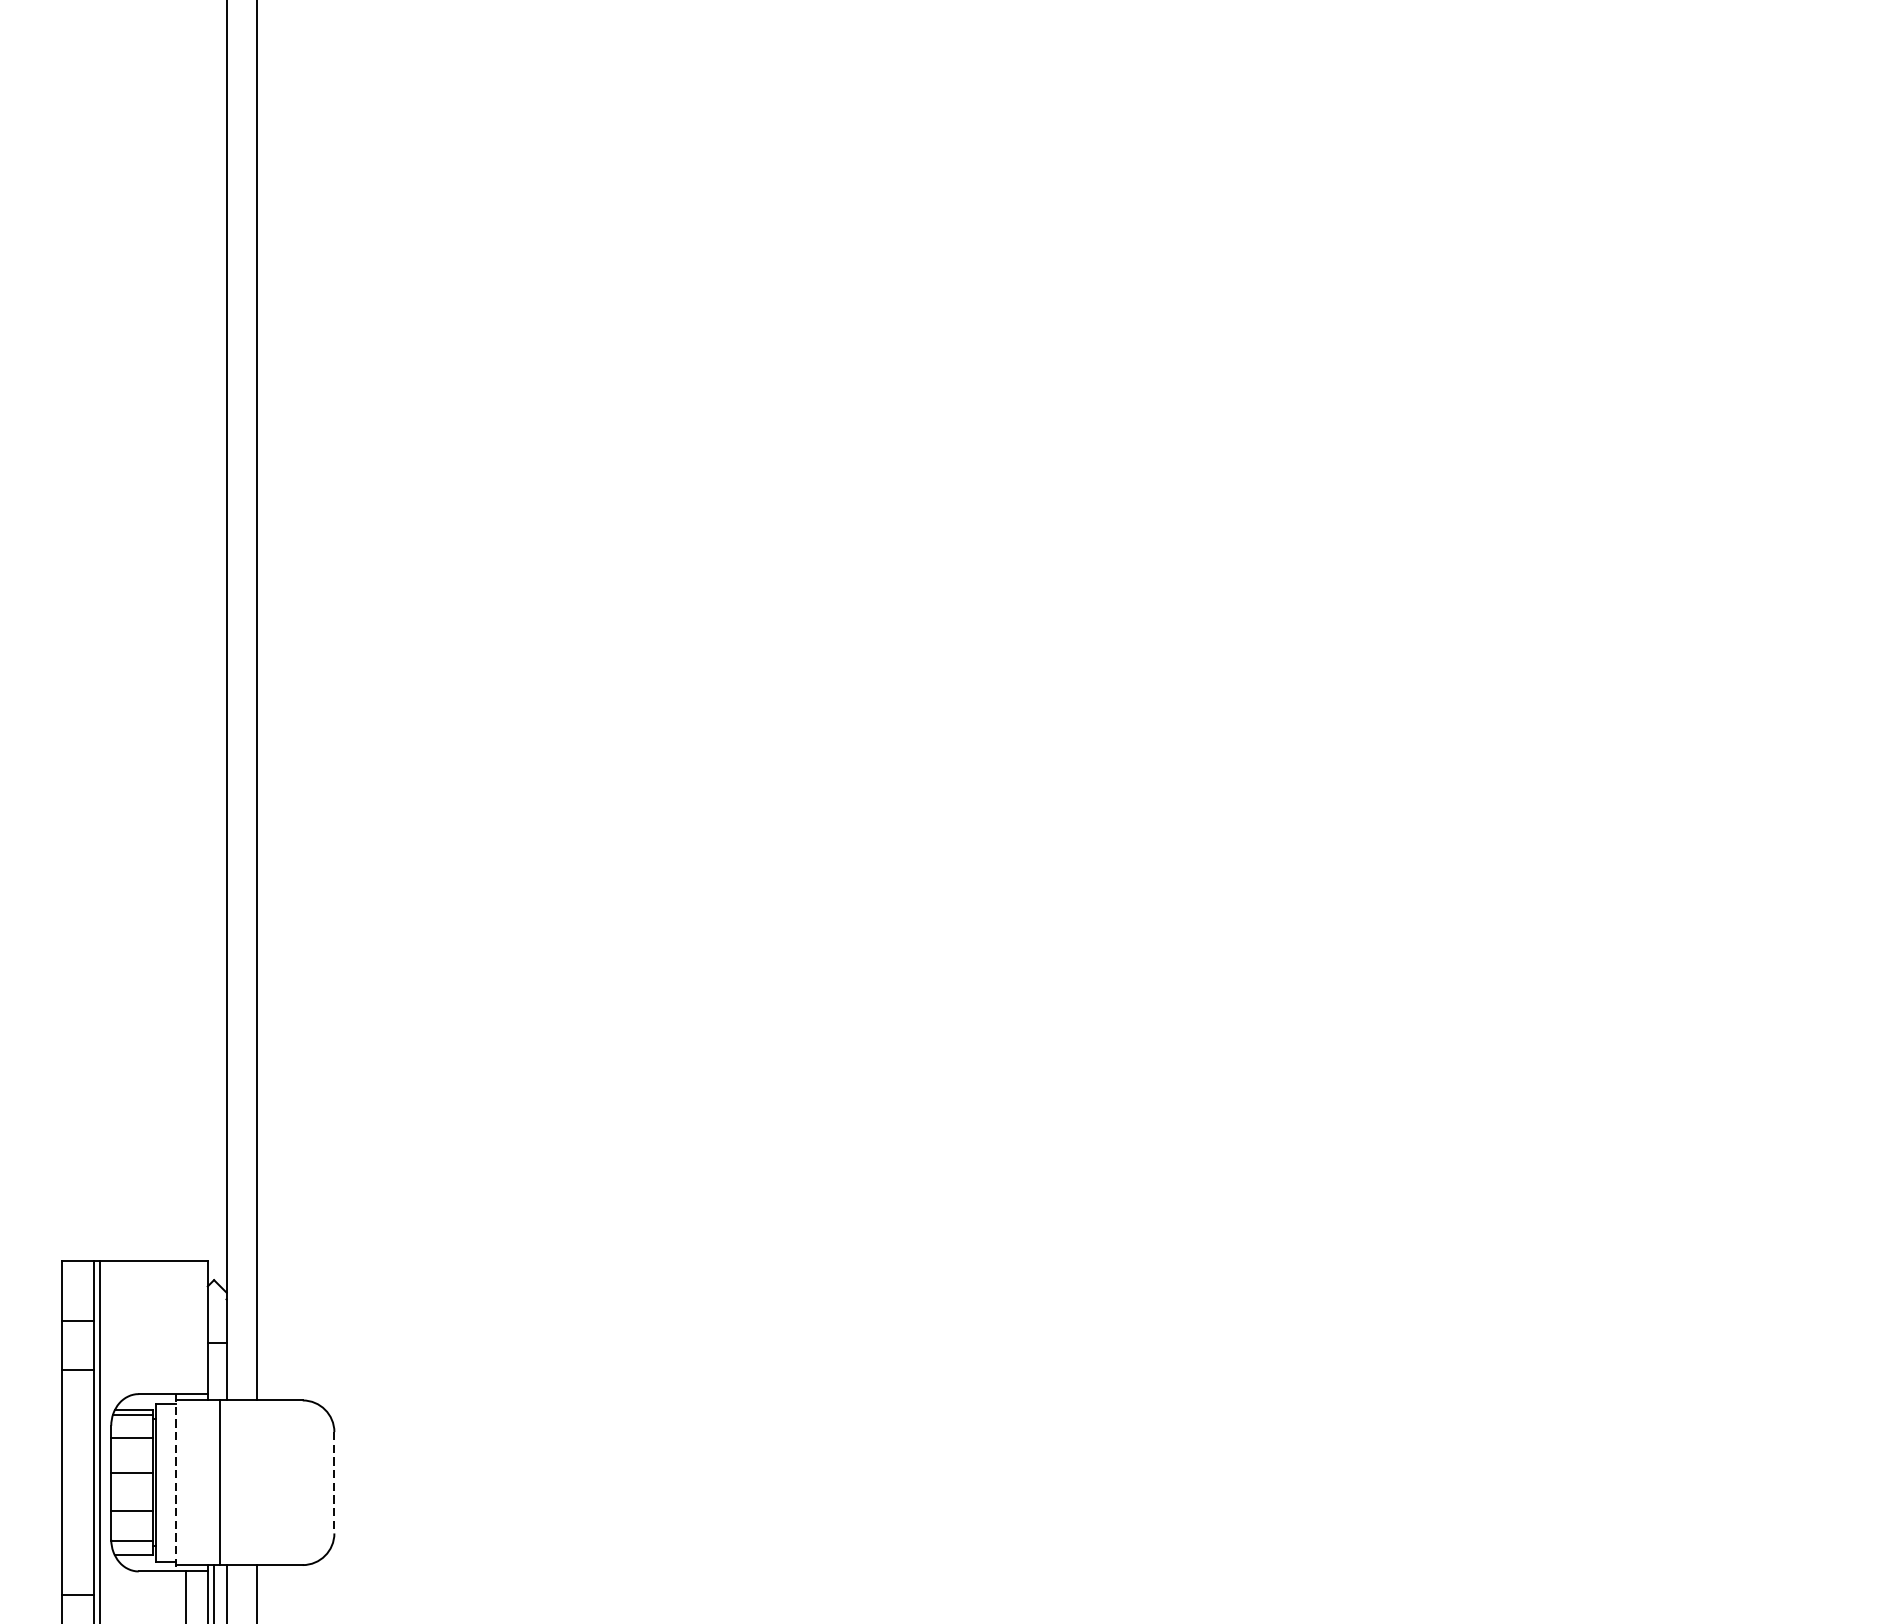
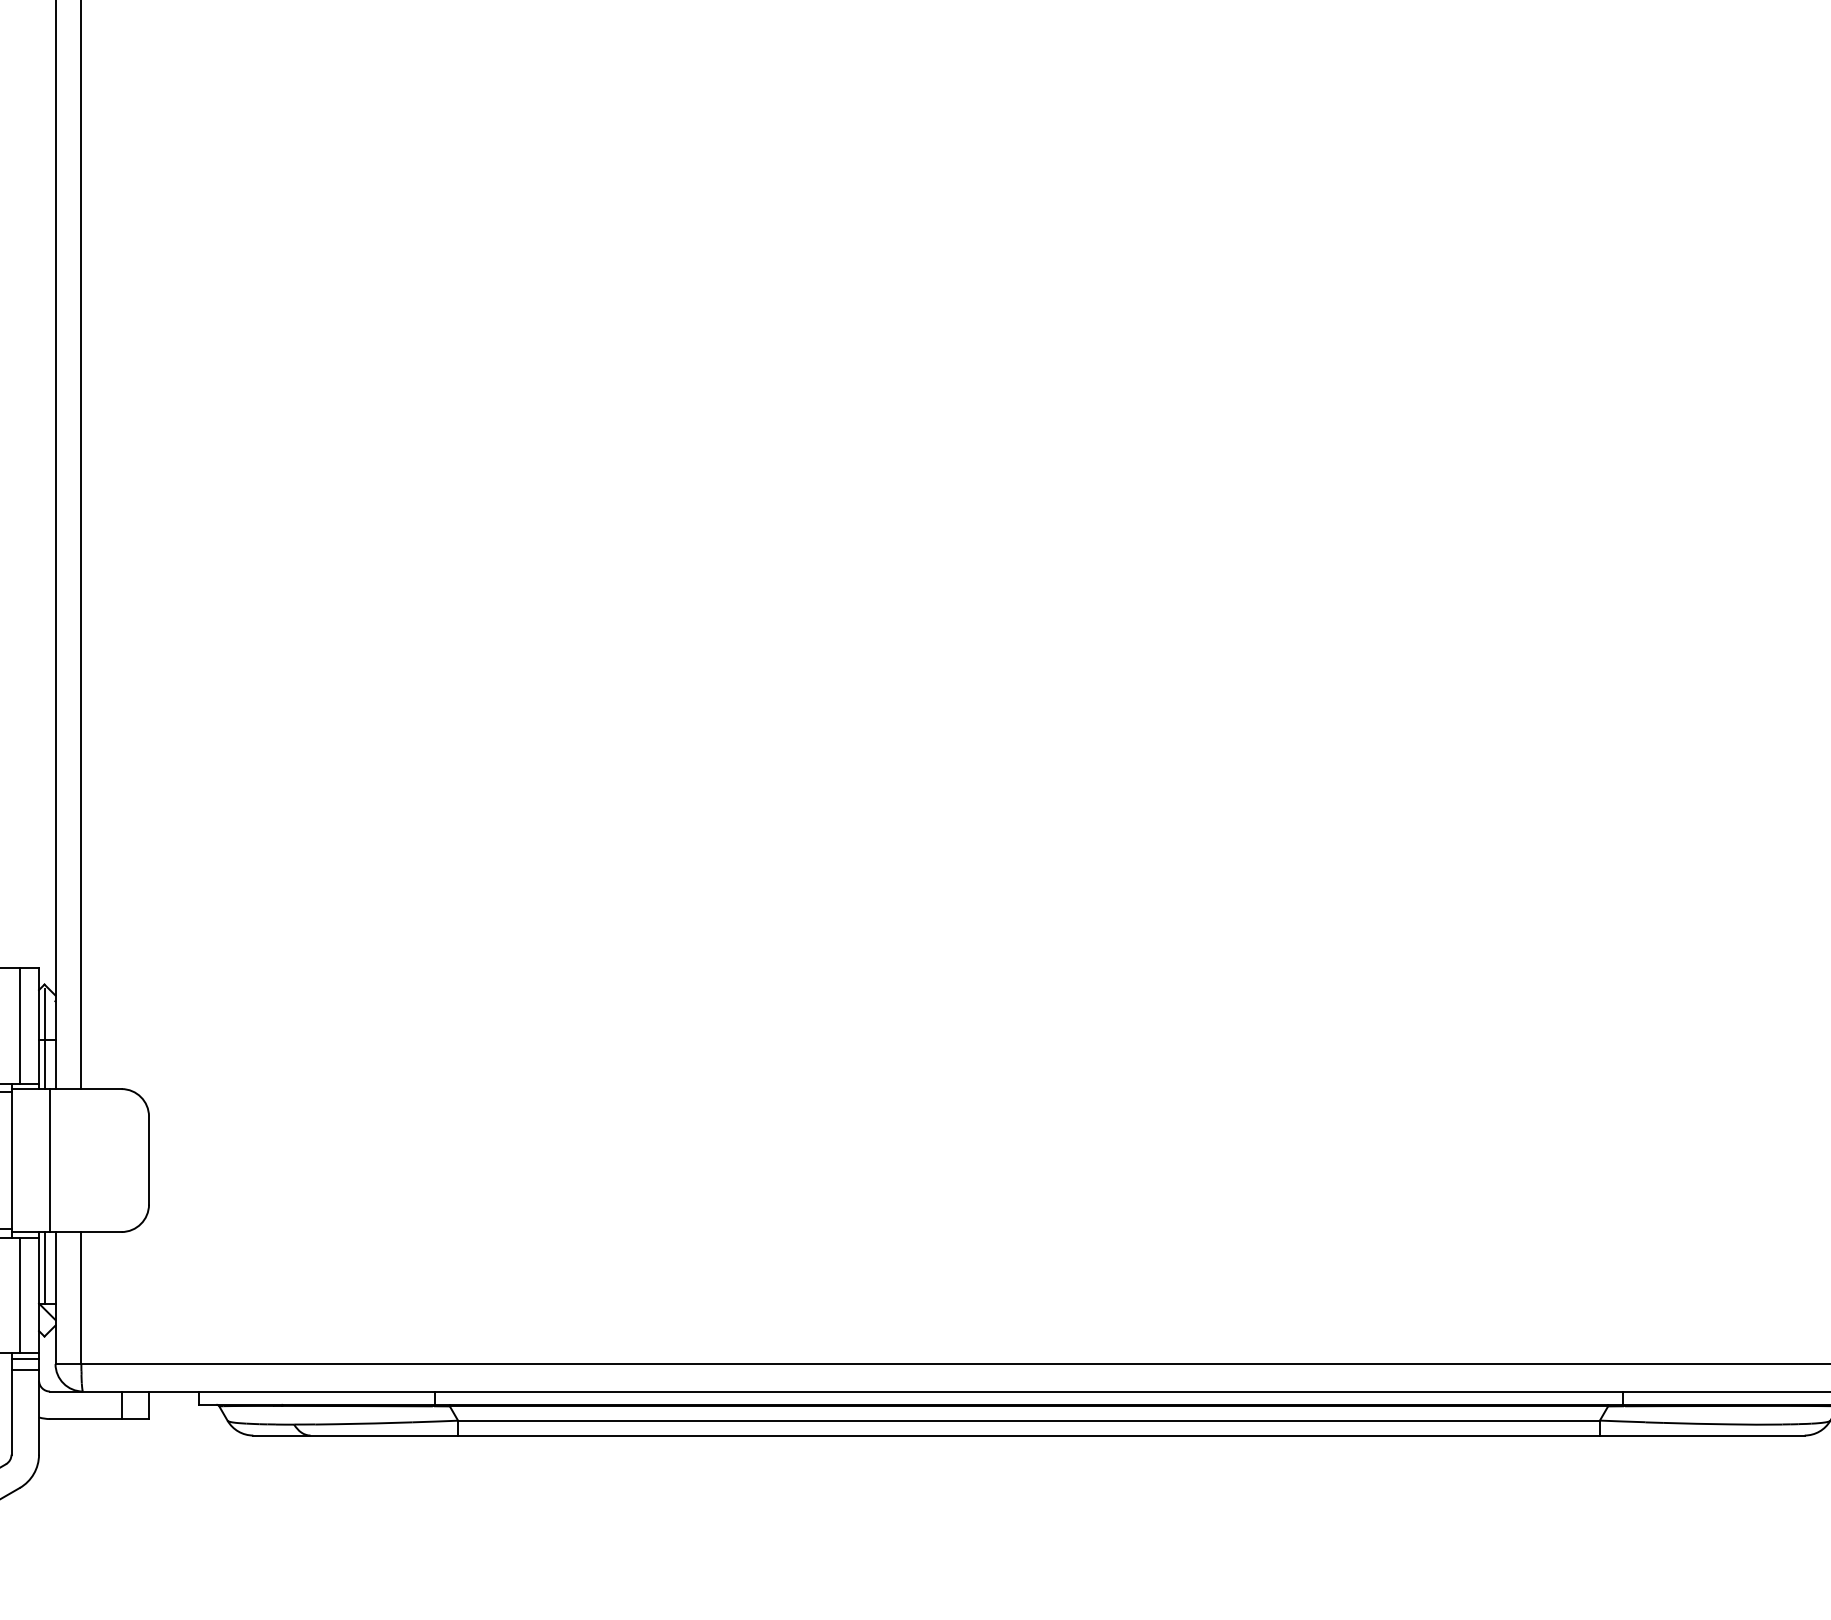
line: (185, 1327) -> (19, 1025), added
line: (214, 1343) -> (44, 1039), added
line: (176, 1482) -> (11, 1160), dashed -> solid
line: (334, 1482) -> (149, 1160), dashed -> solid

